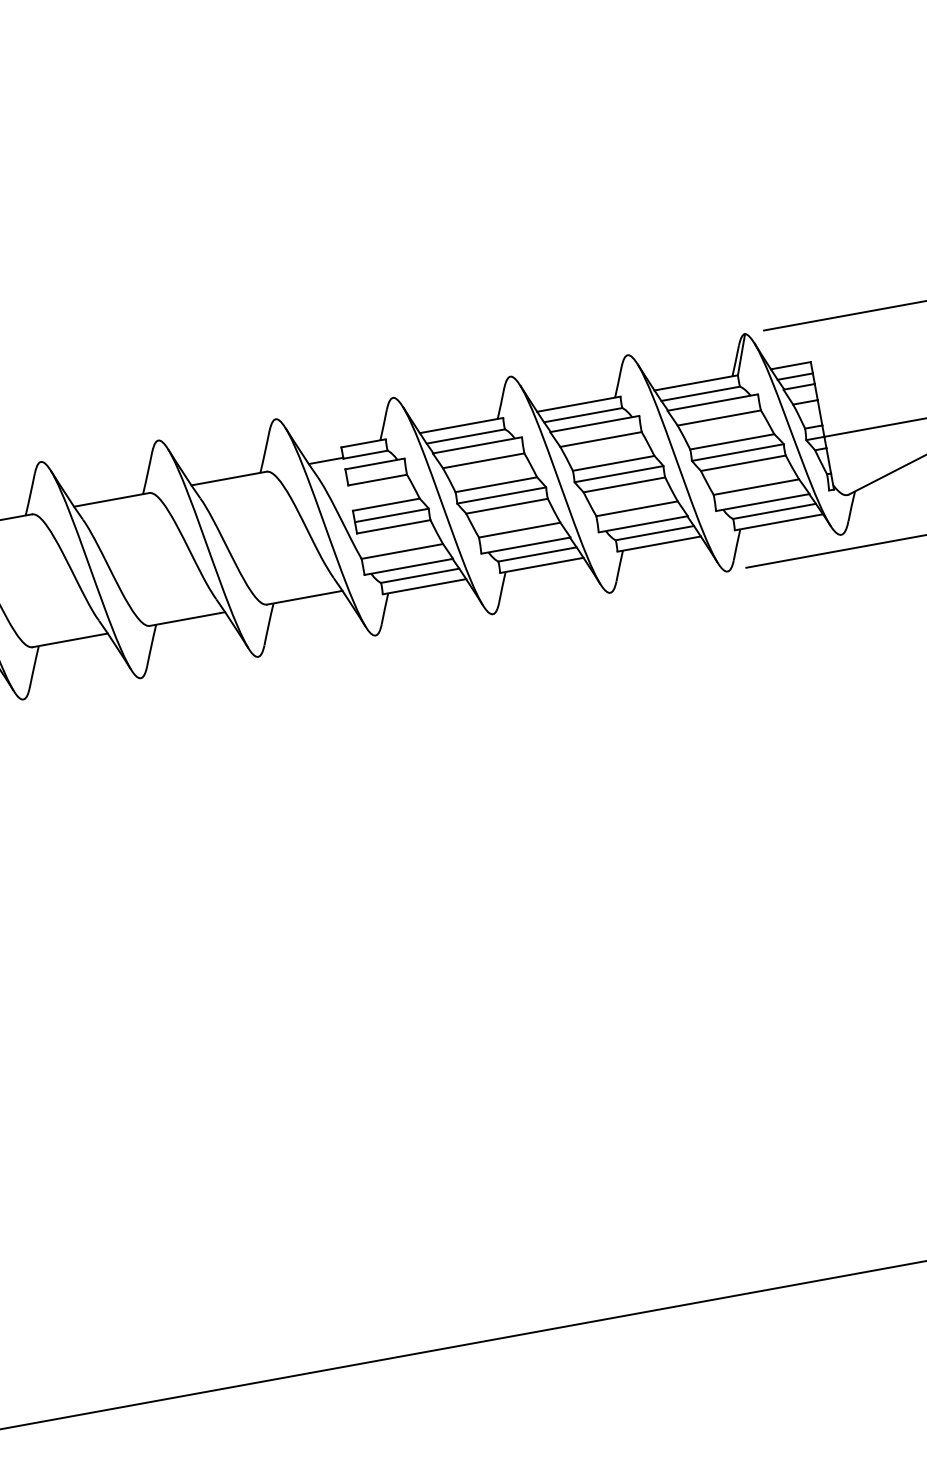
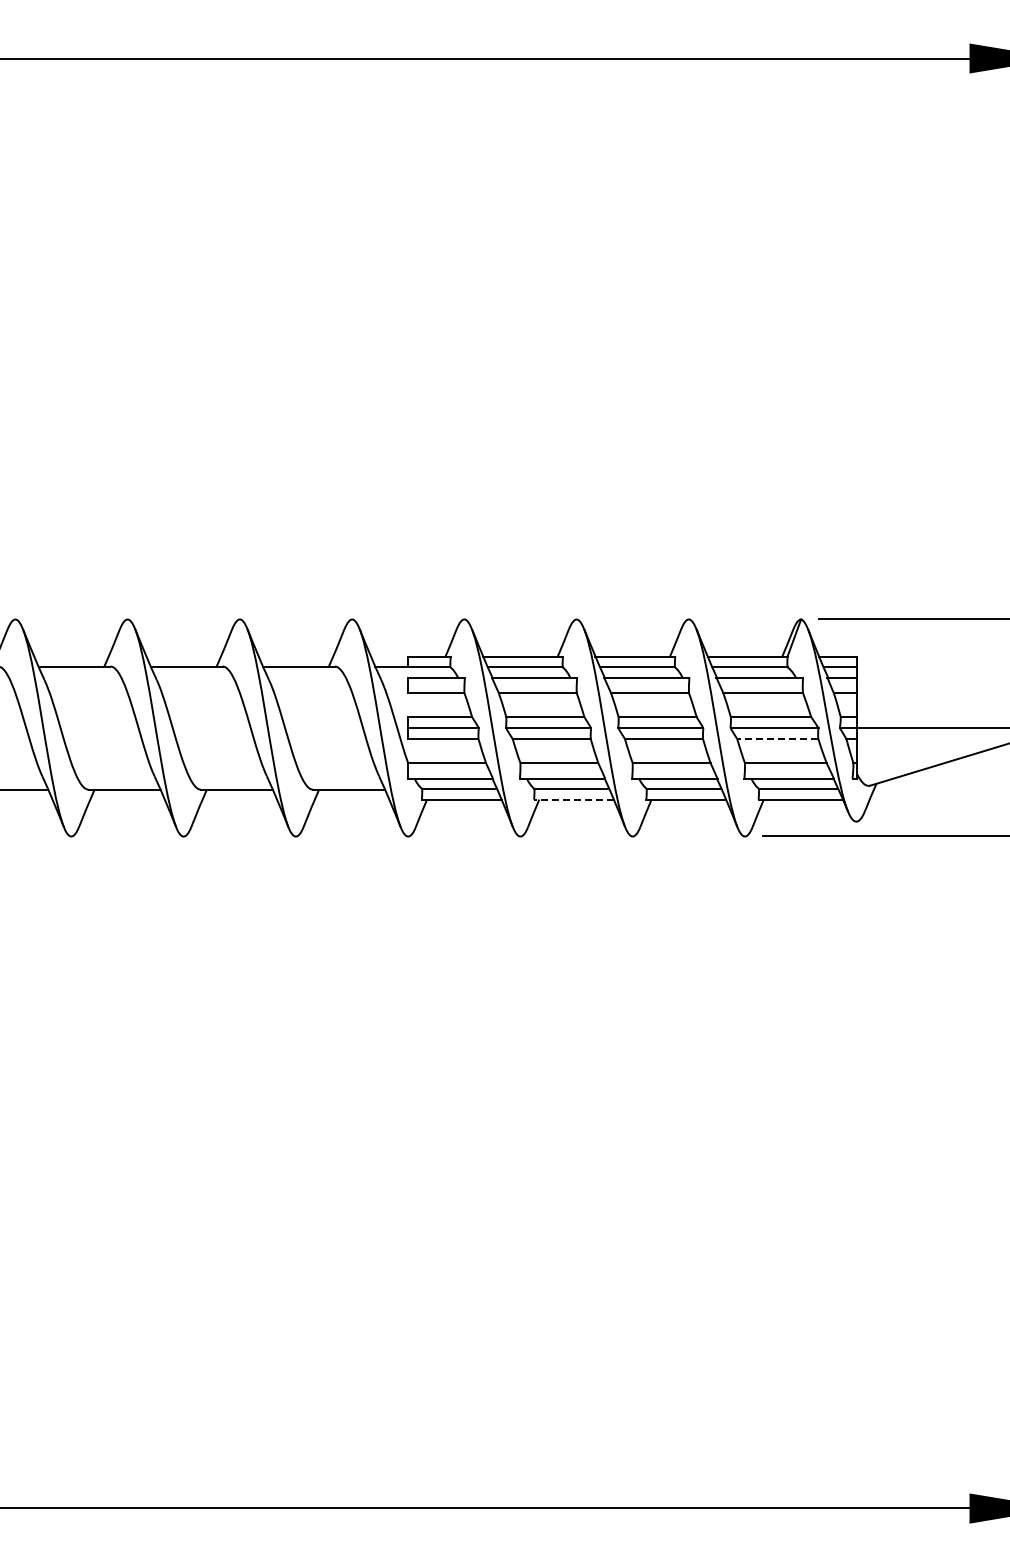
line: (742, 462) -> (777, 738), solid -> dashed
line: (542, 565) -> (574, 799), solid -> dashed

